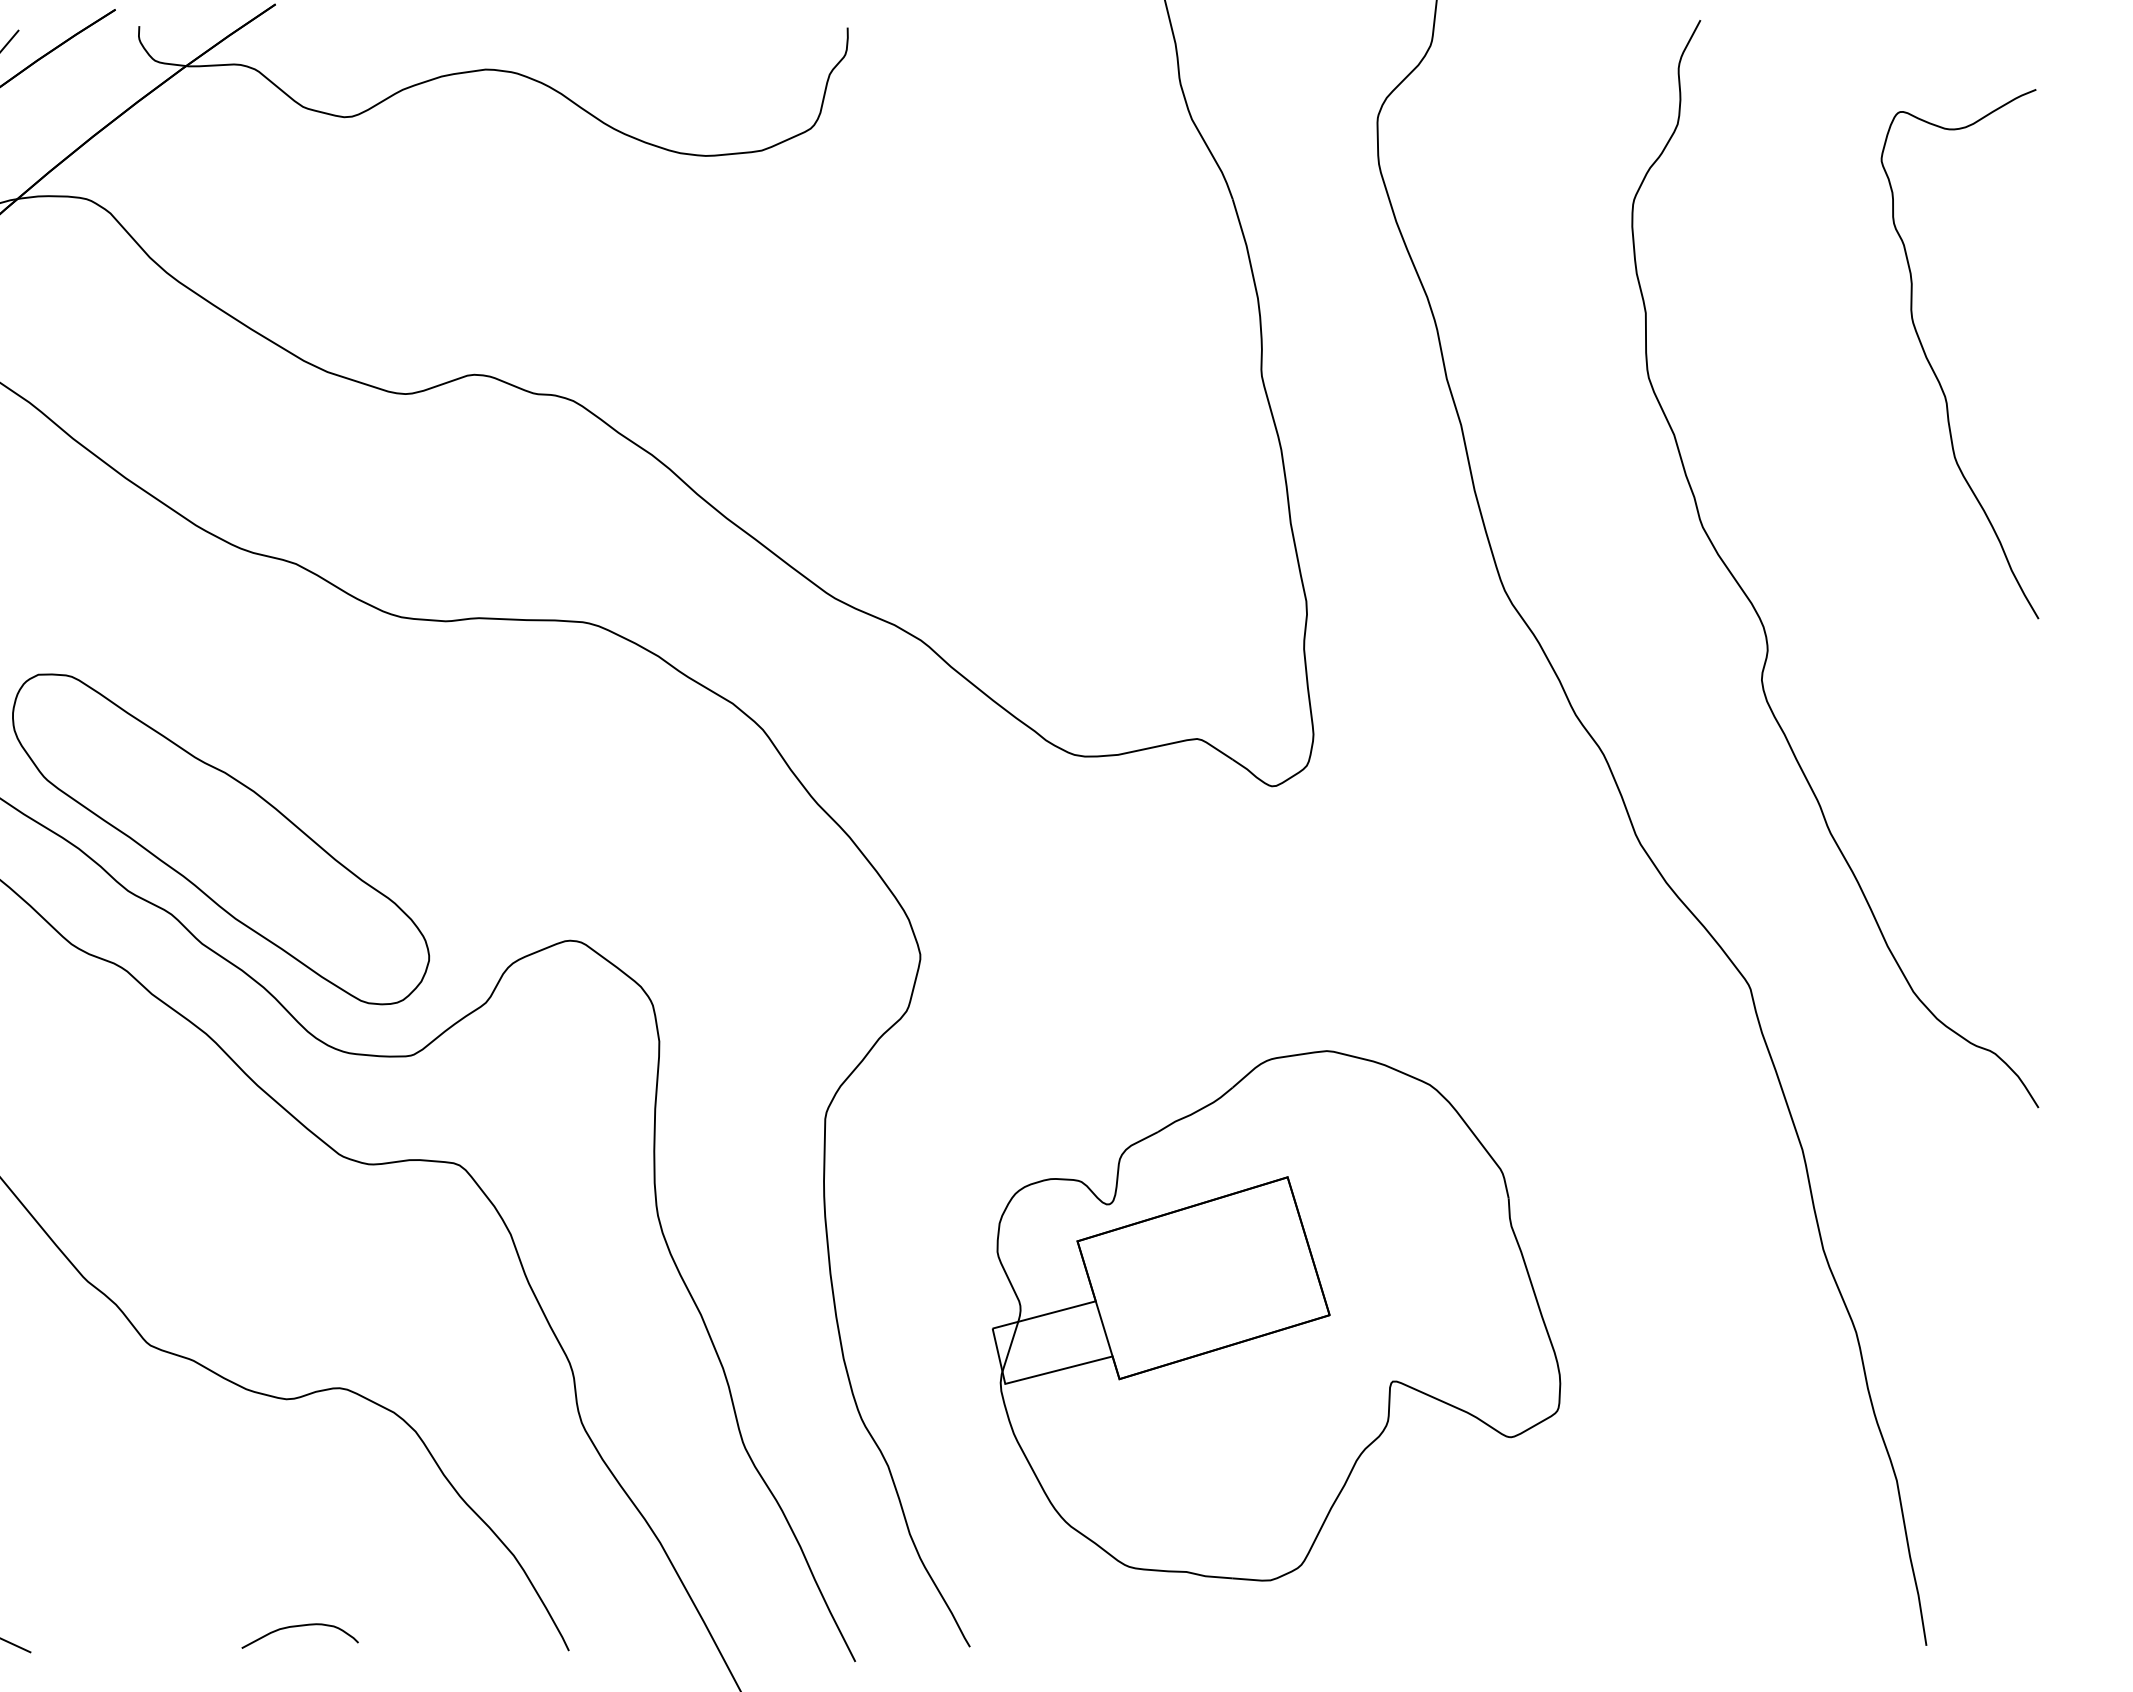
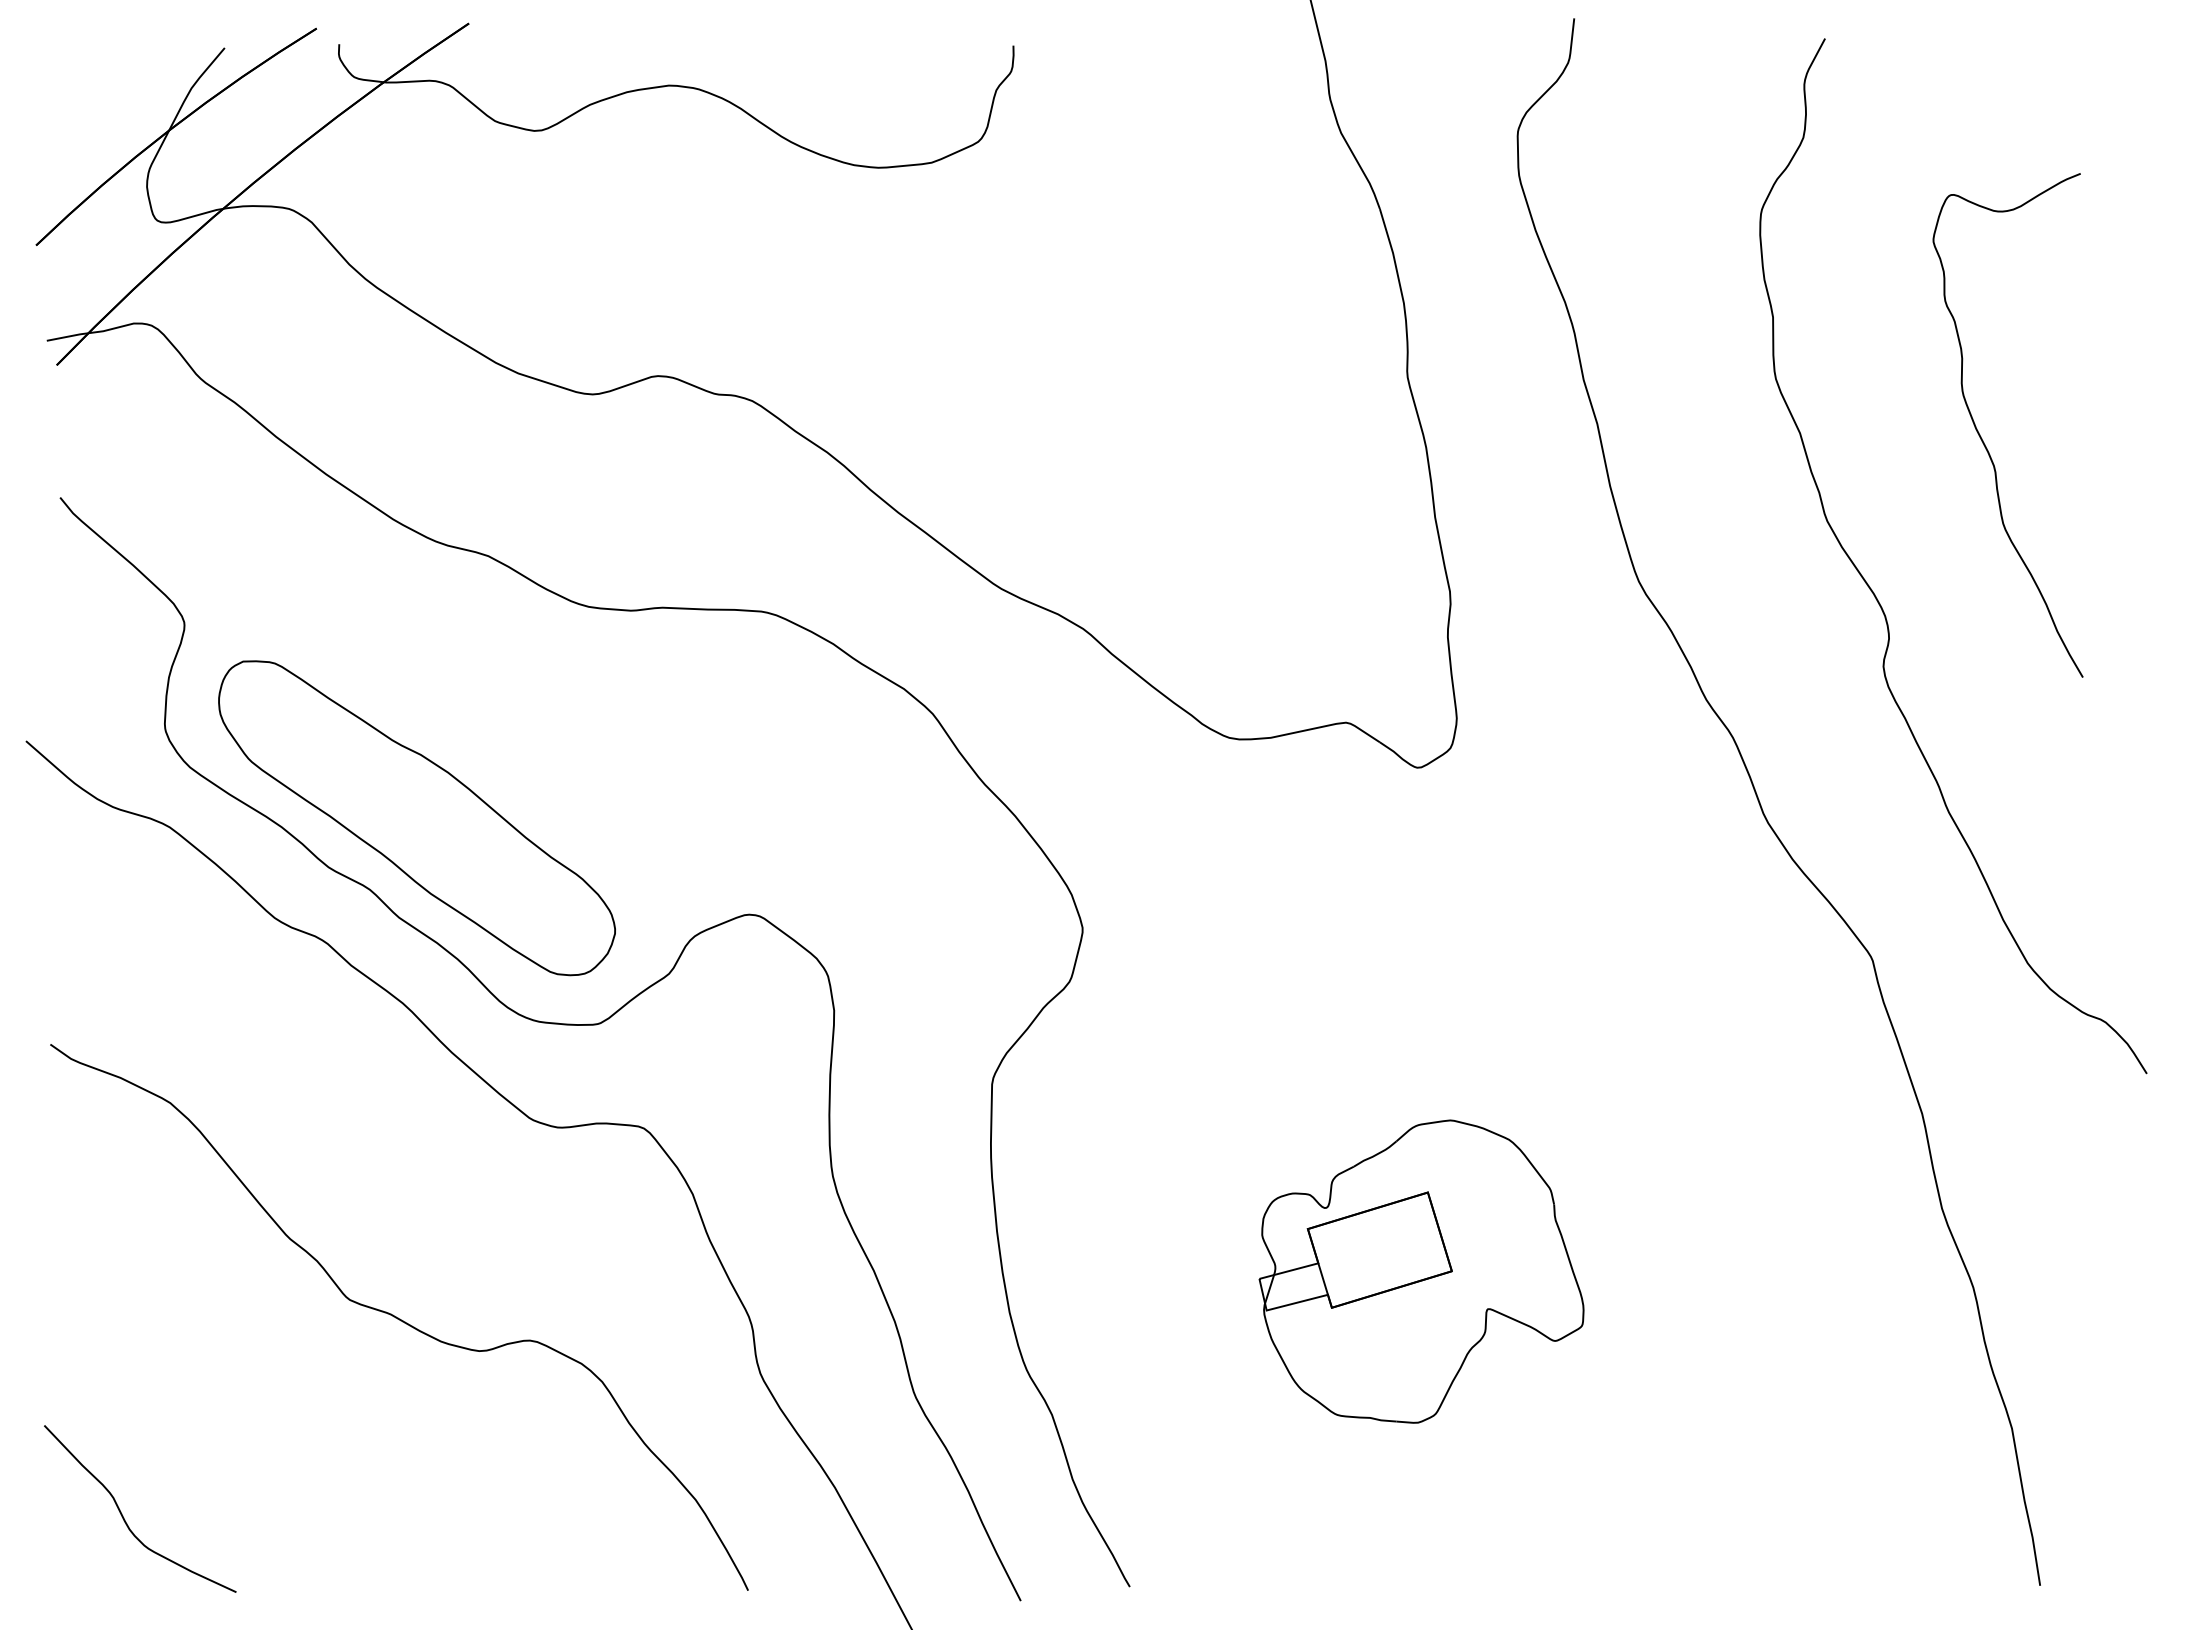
curve: (1933, 367) -> (1982, 438), moved
part: (1276, 1315) -> (1421, 1271), size x0.6
curve: (300, 1626) -> (492, 1567), removed

